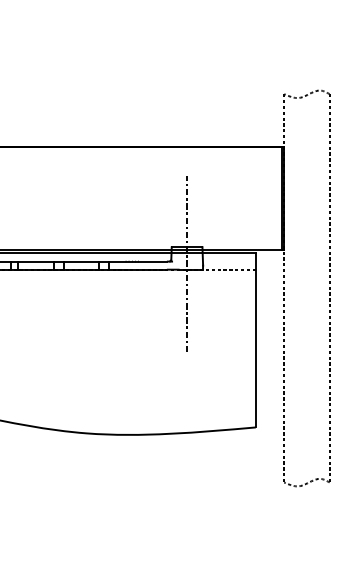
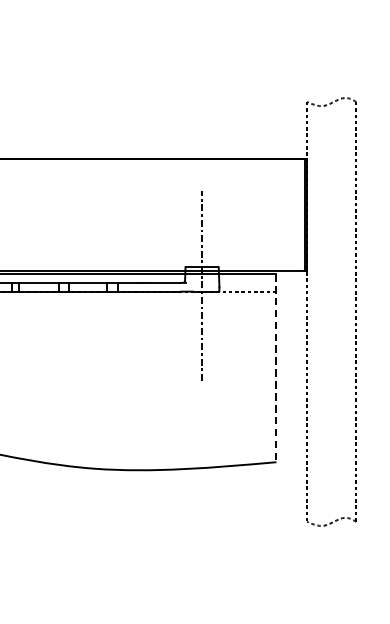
line: (255, 340) -> (276, 368), solid -> dashed

